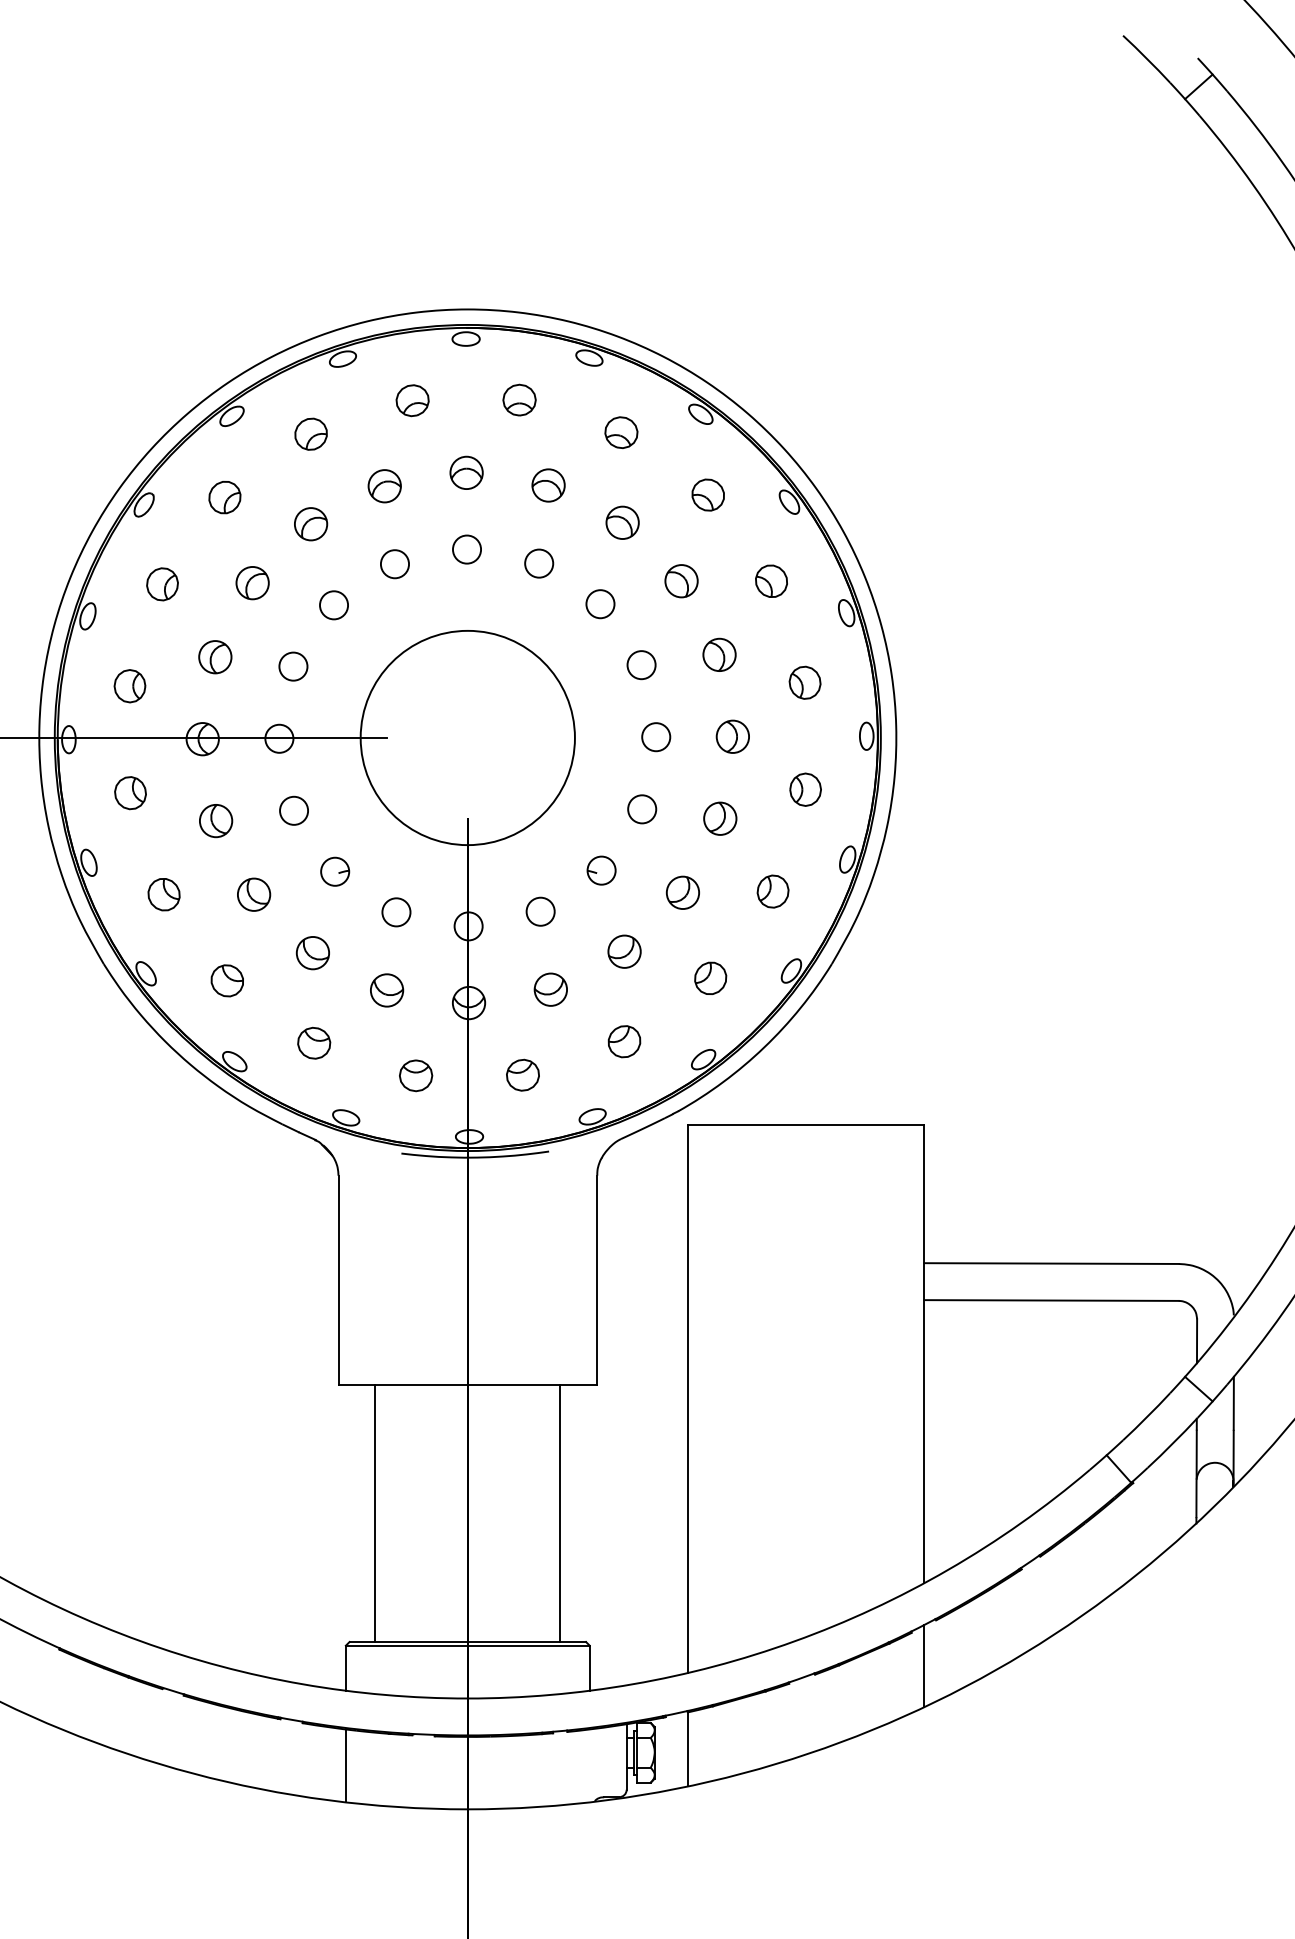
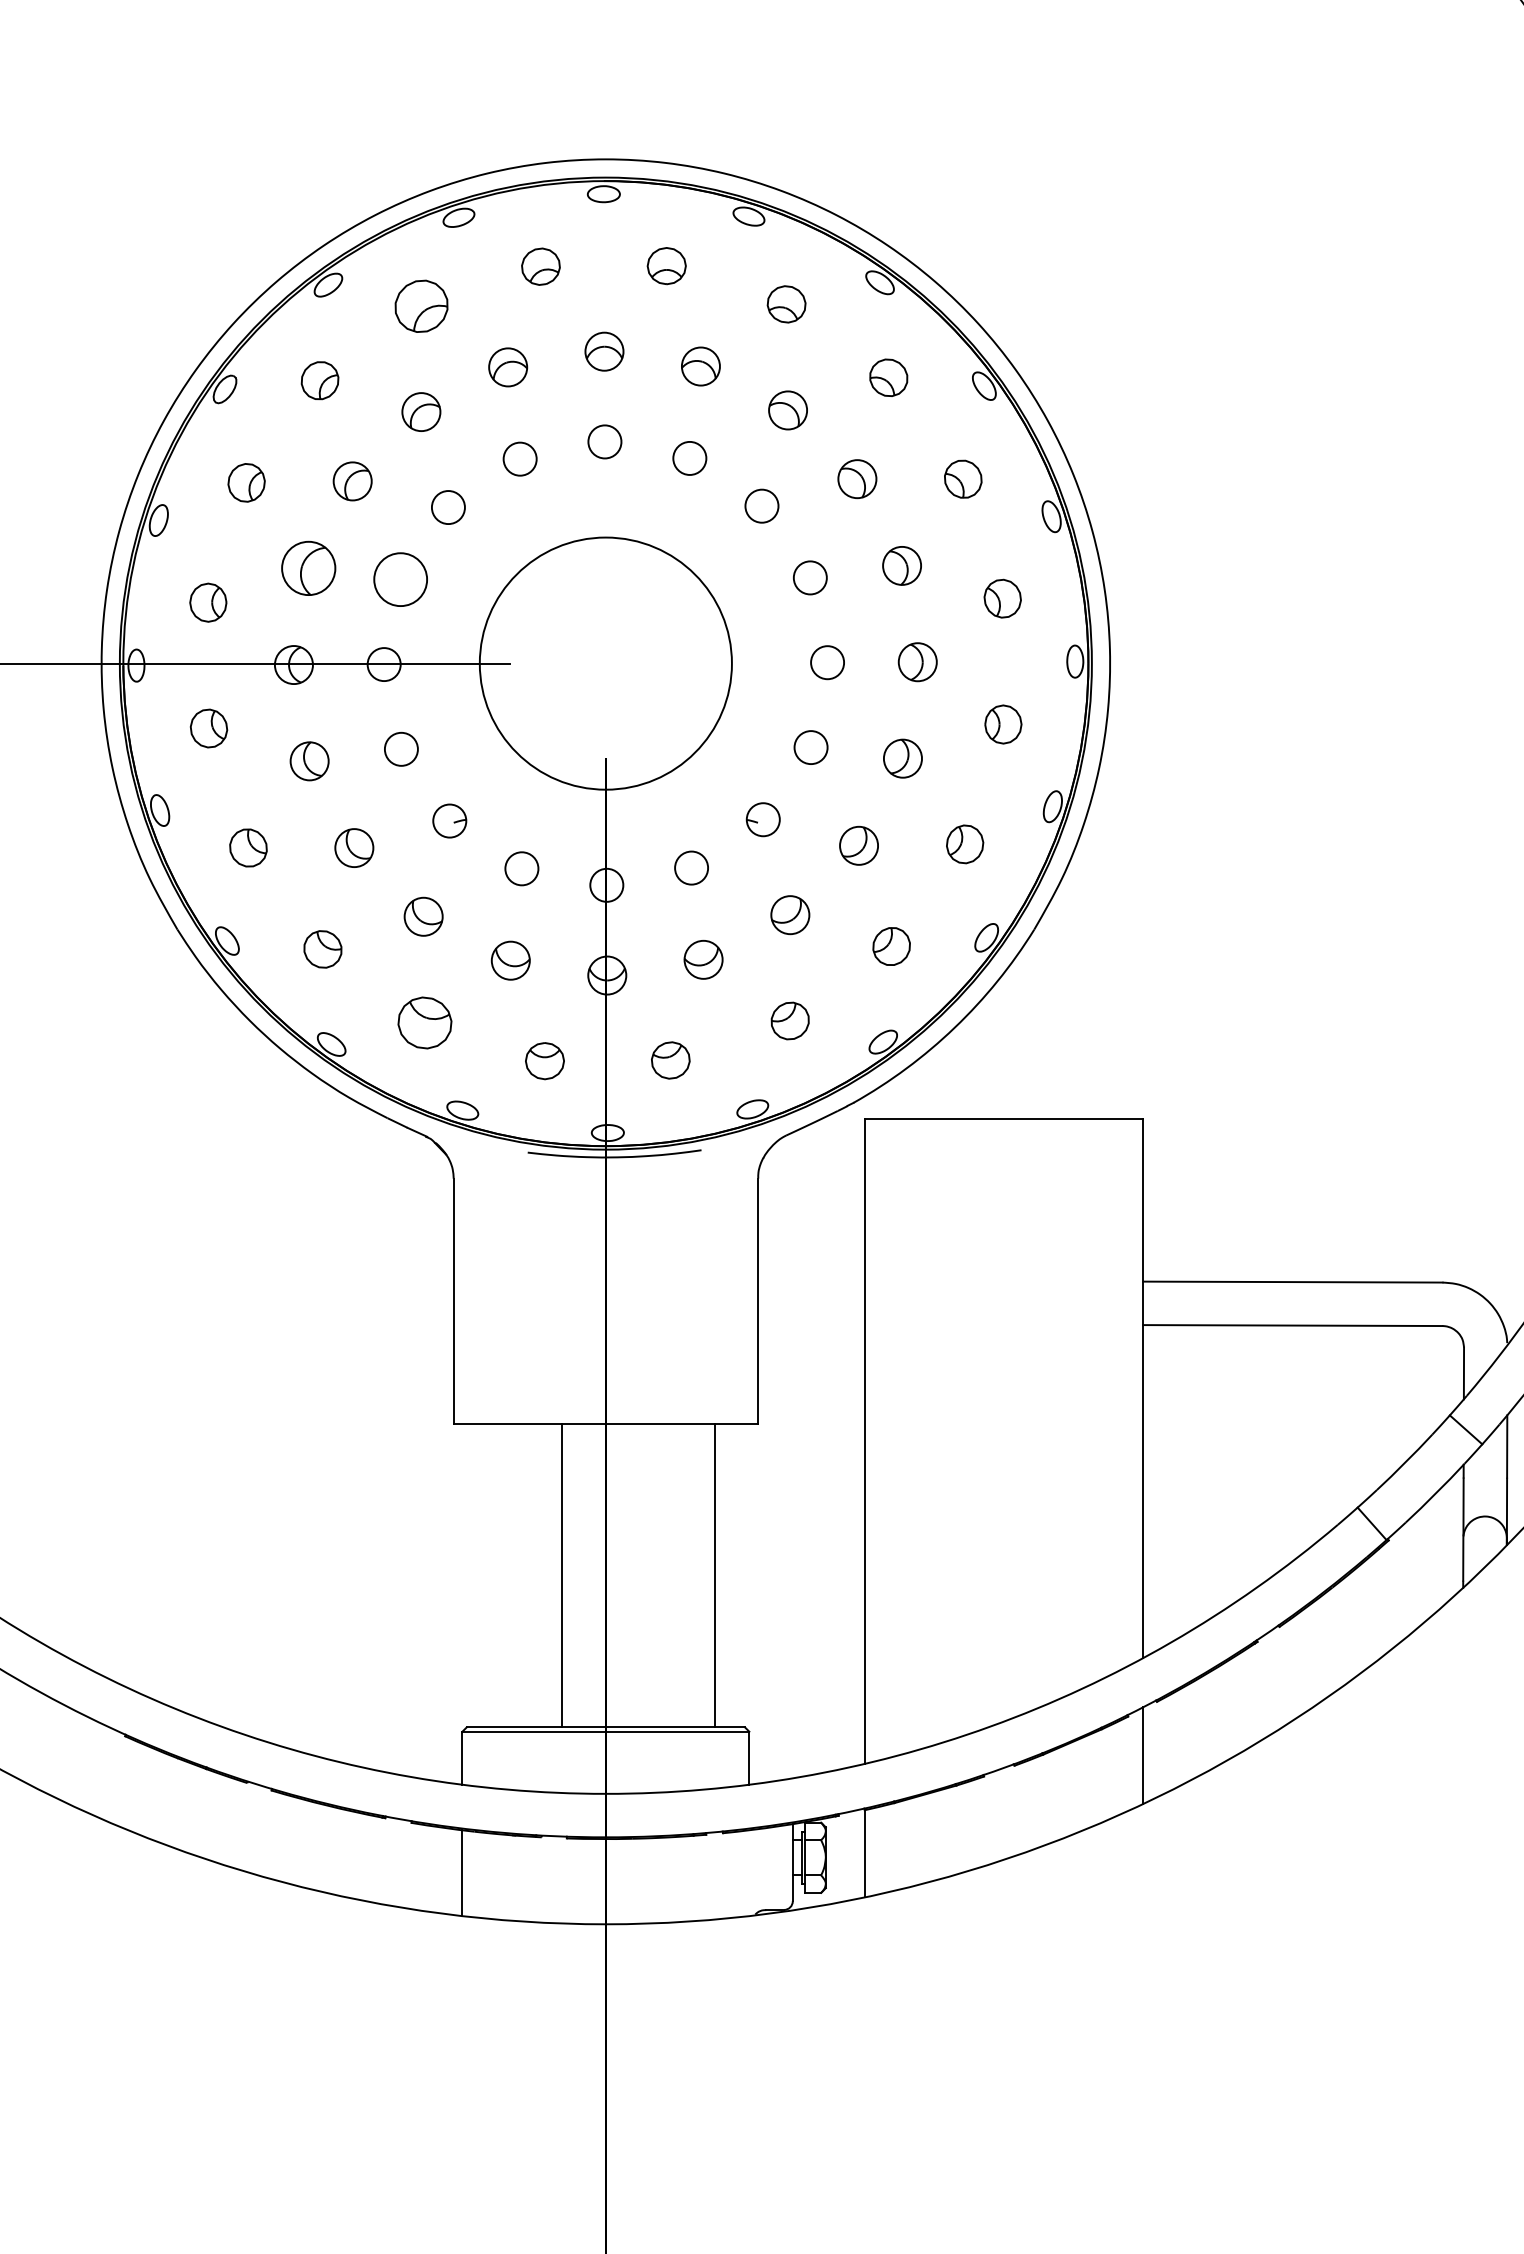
part: (310, 433) -> (420, 305), size x1.4
part: (215, 657) -> (308, 568), size x1.4
circle: (293, 666) -> (400, 579), size x1.6
part: (314, 1042) -> (425, 1021), size x1.4
line: (375, 1512) -> (561, 1574), moved

